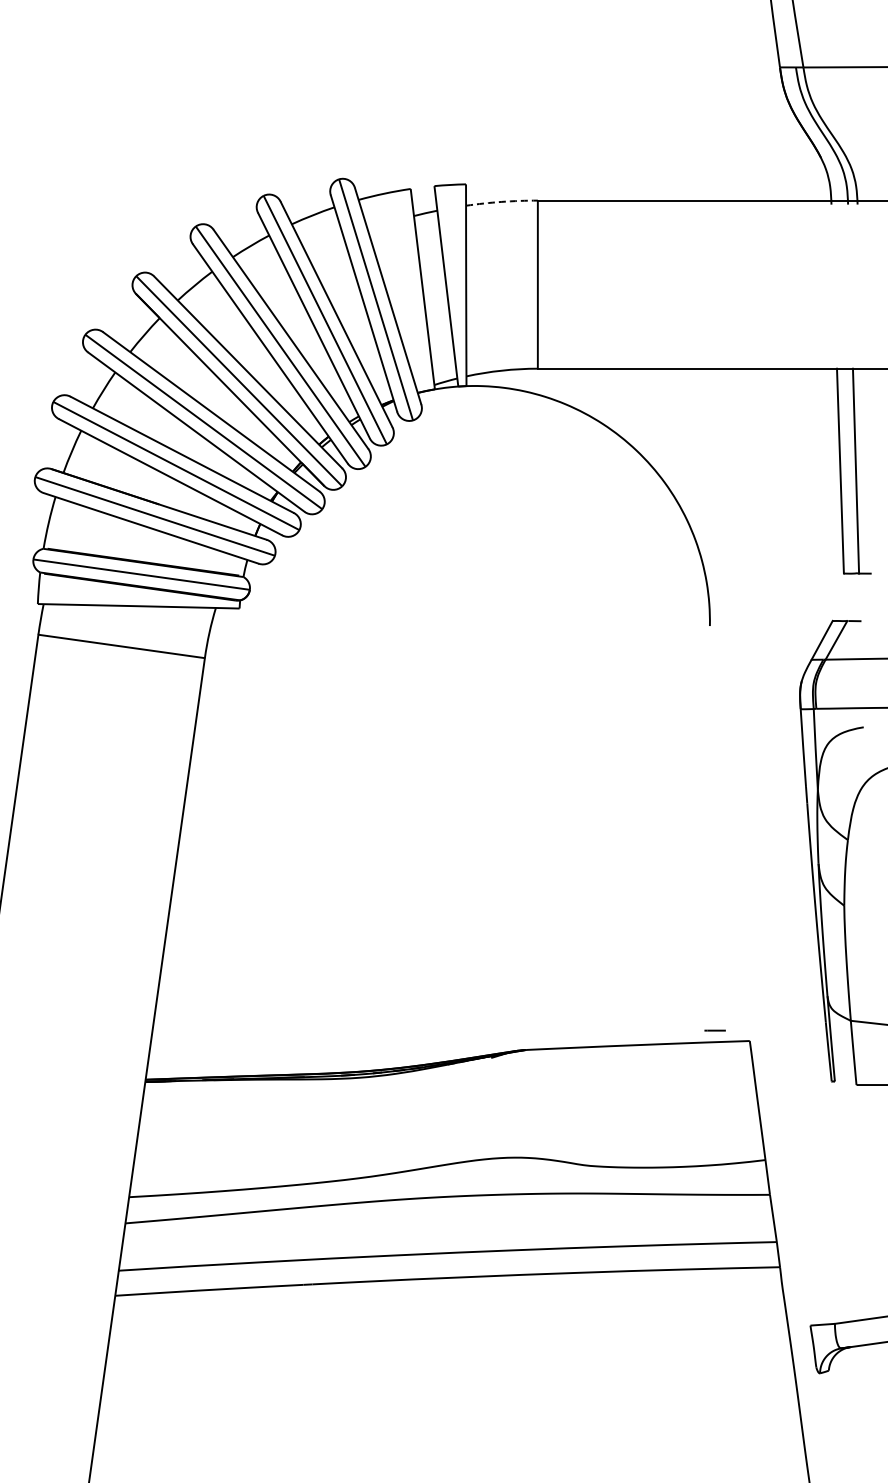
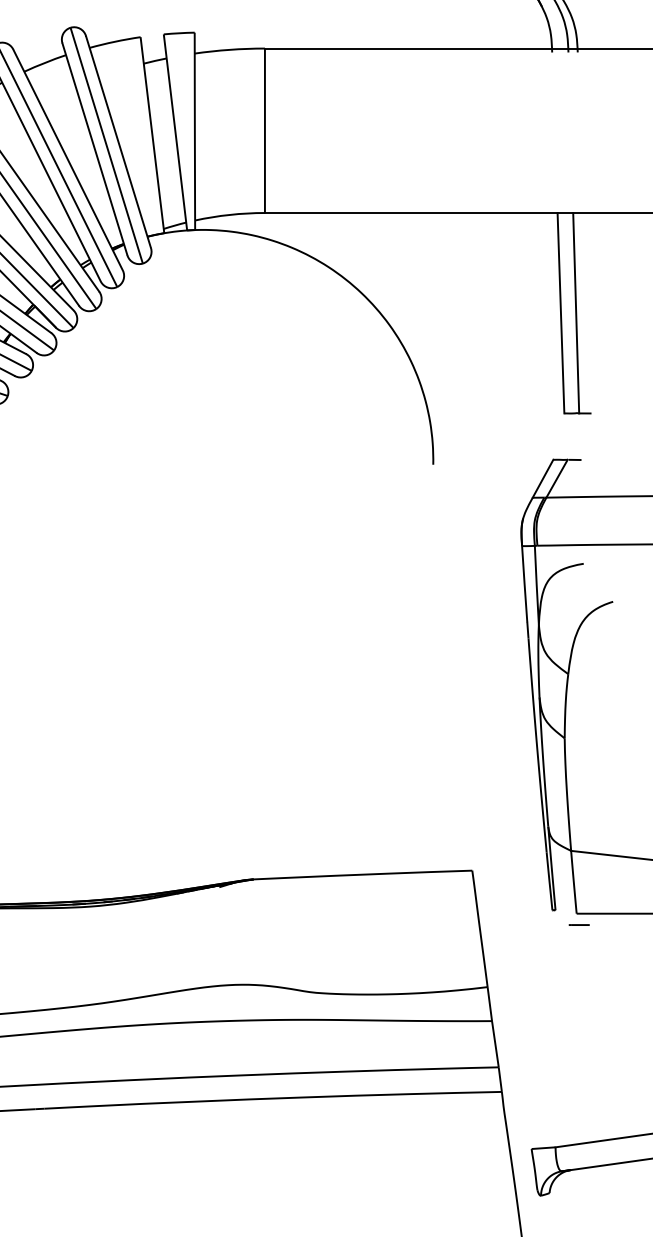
arc: (501, 201) -> (229, 49), dashed -> solid
line: (714, 1030) -> (578, 924), moved

